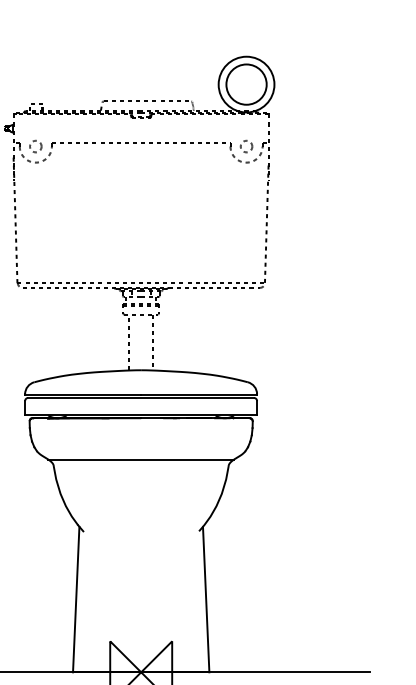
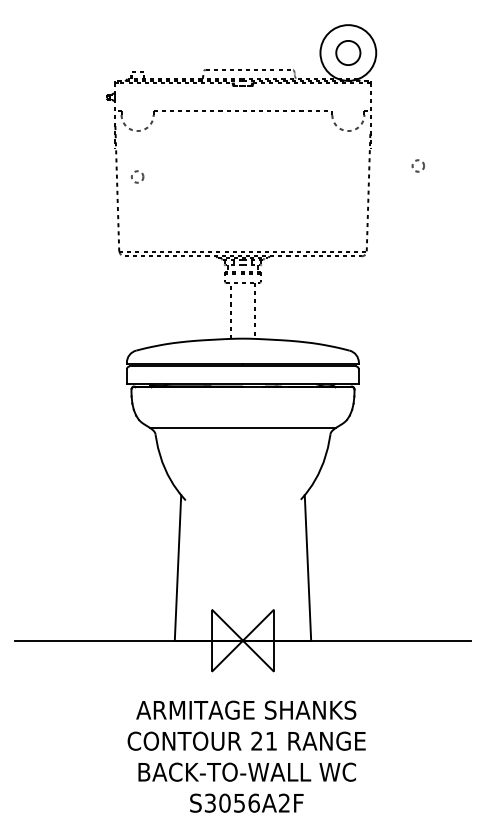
circle: (246, 84) -> (348, 52), size x0.6
circle: (35, 146) -> (137, 176), moved
circle: (245, 146) -> (417, 165), moved

